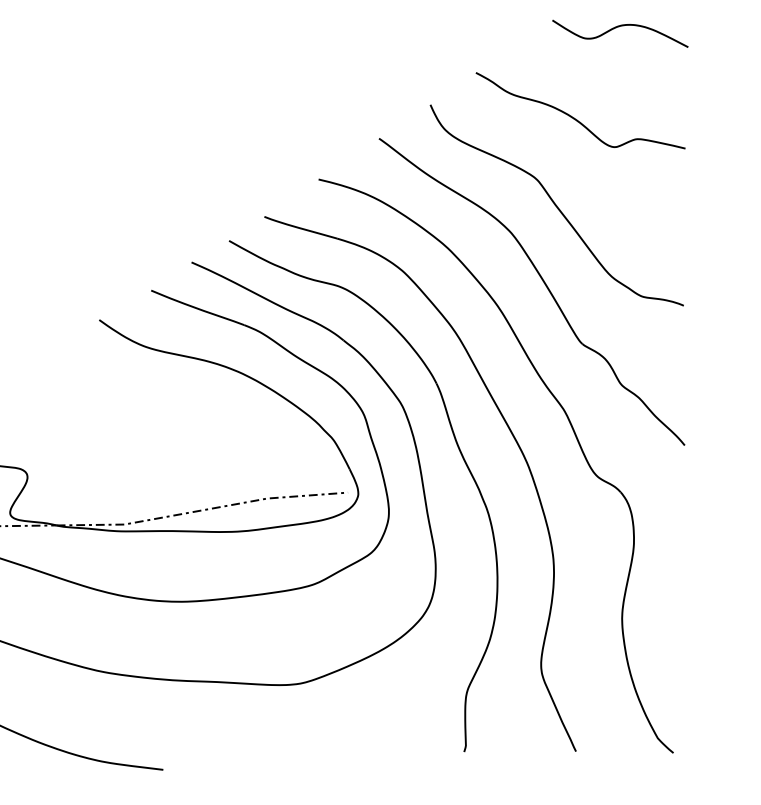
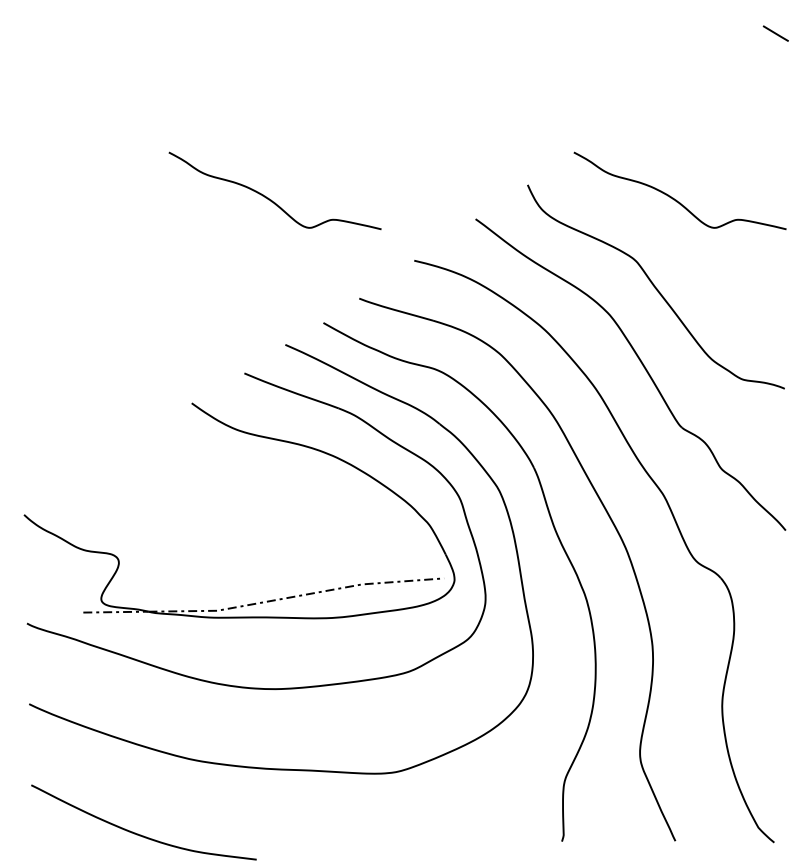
curve: (618, 27) -> (718, 106), removed
curve: (174, 117) -> (268, 197), added

